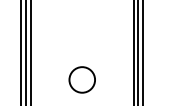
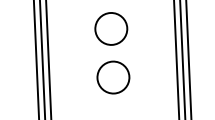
circle: (81, 40) -> (110, 28), added

